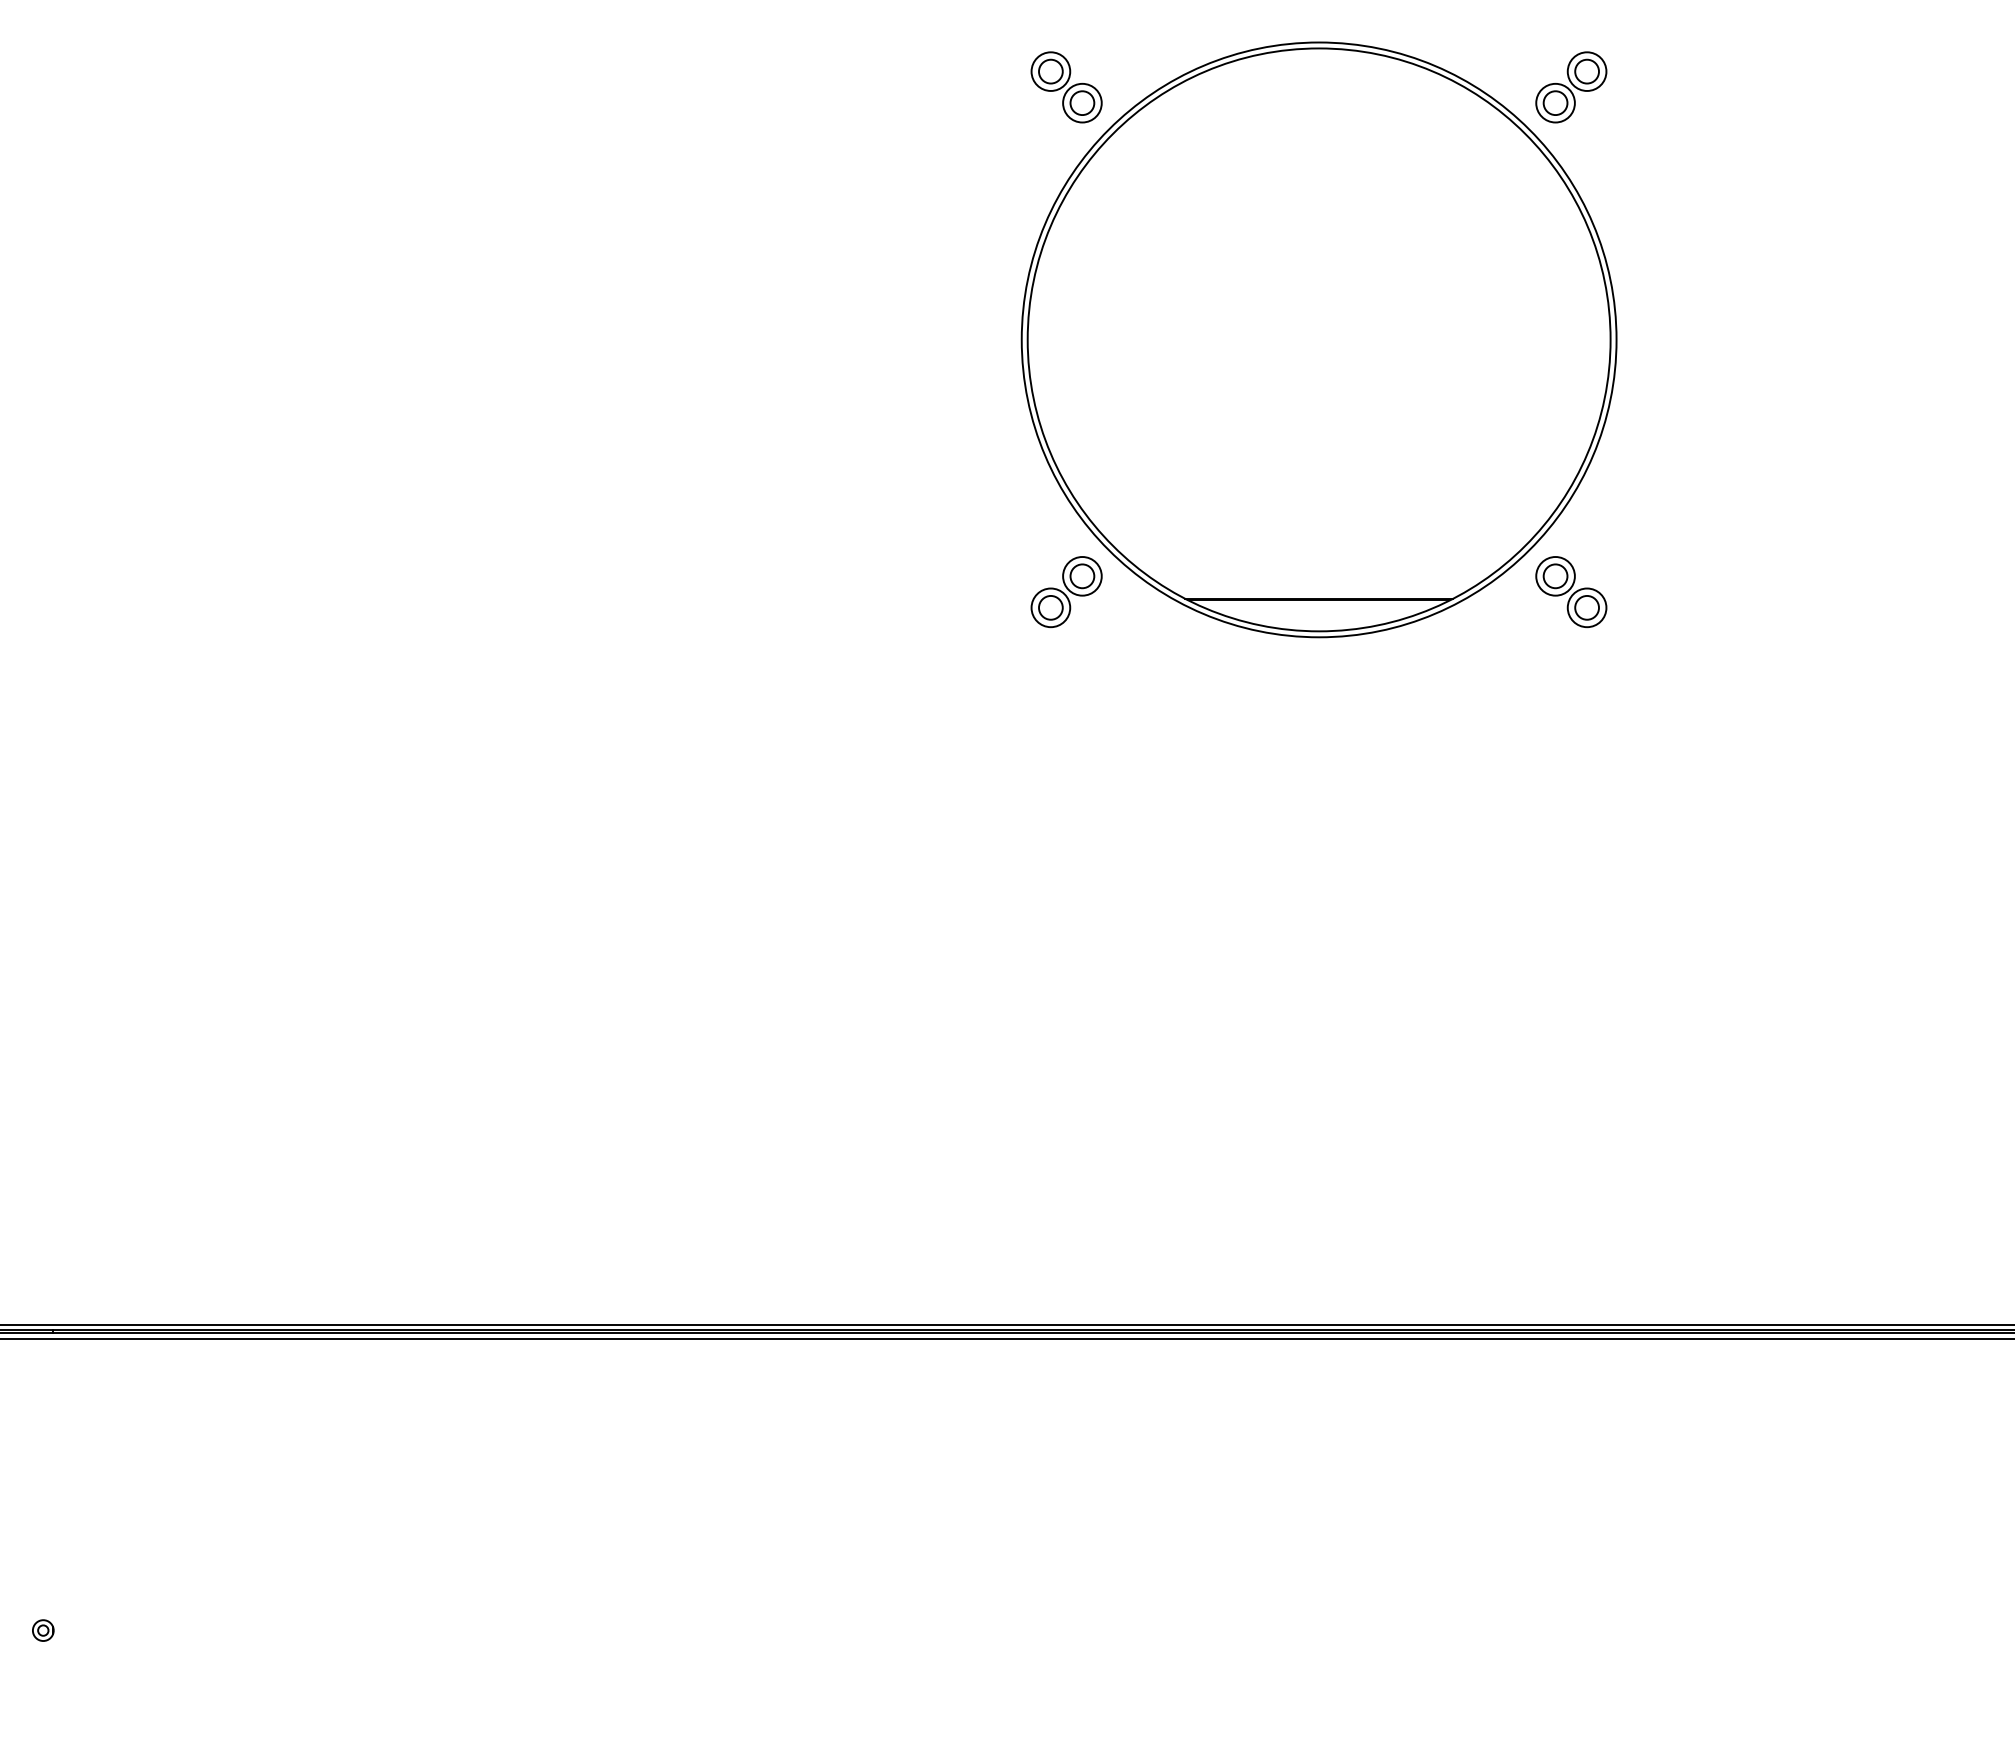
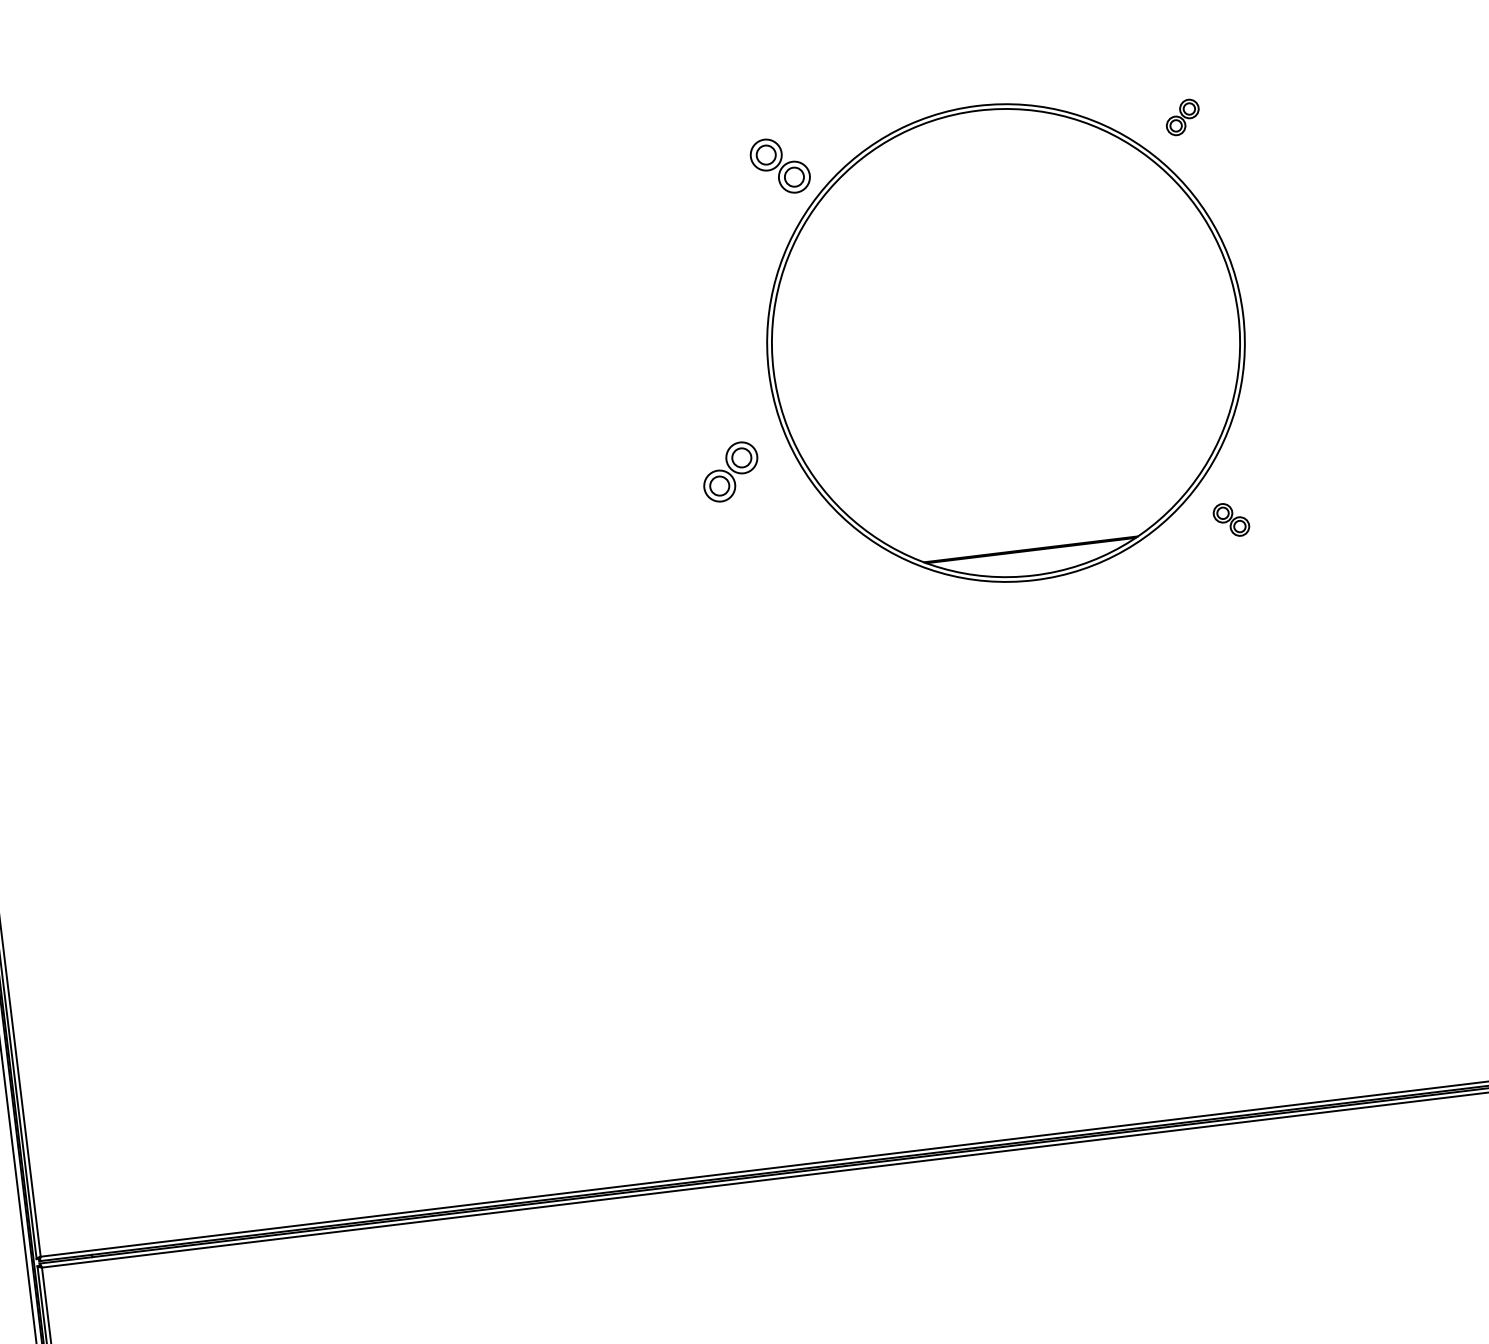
part: (1571, 87) -> (1182, 117), size x0.6
part: (1066, 592) -> (730, 472), moved
part: (1571, 592) -> (1231, 520), size x0.6

